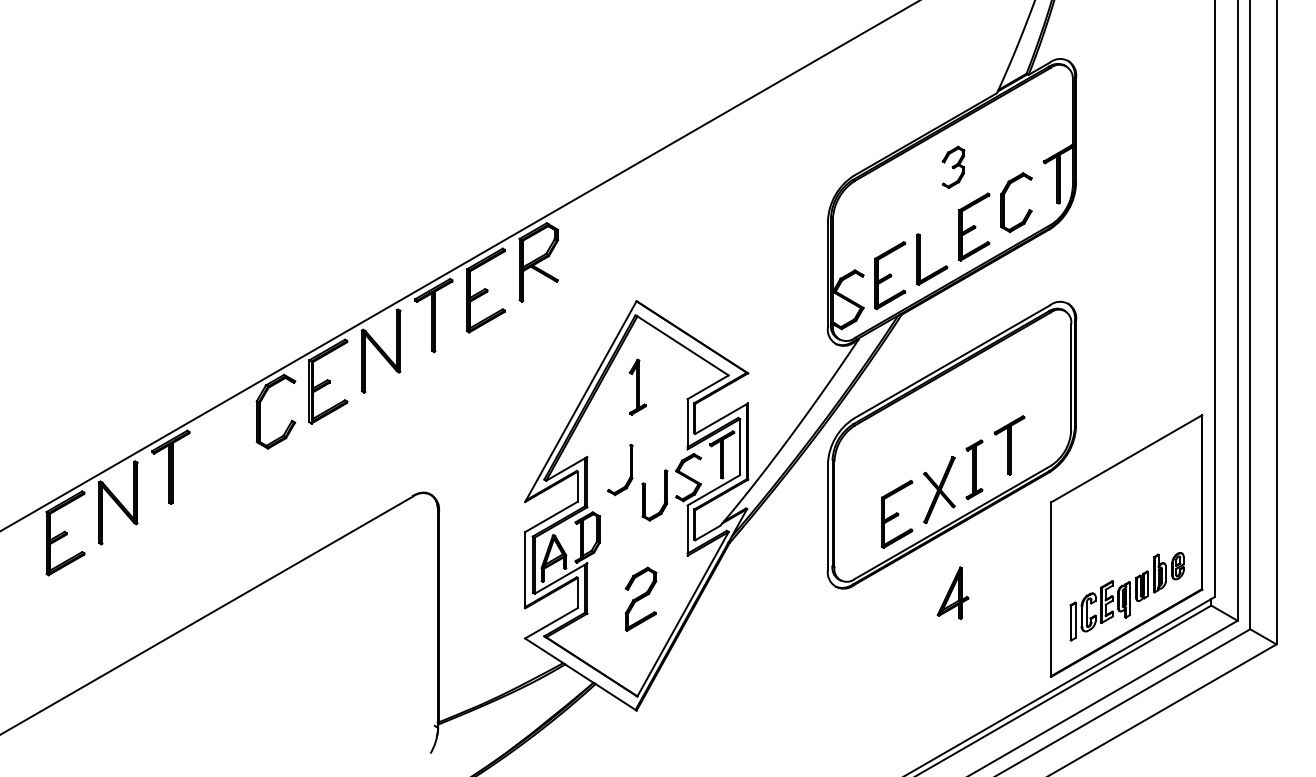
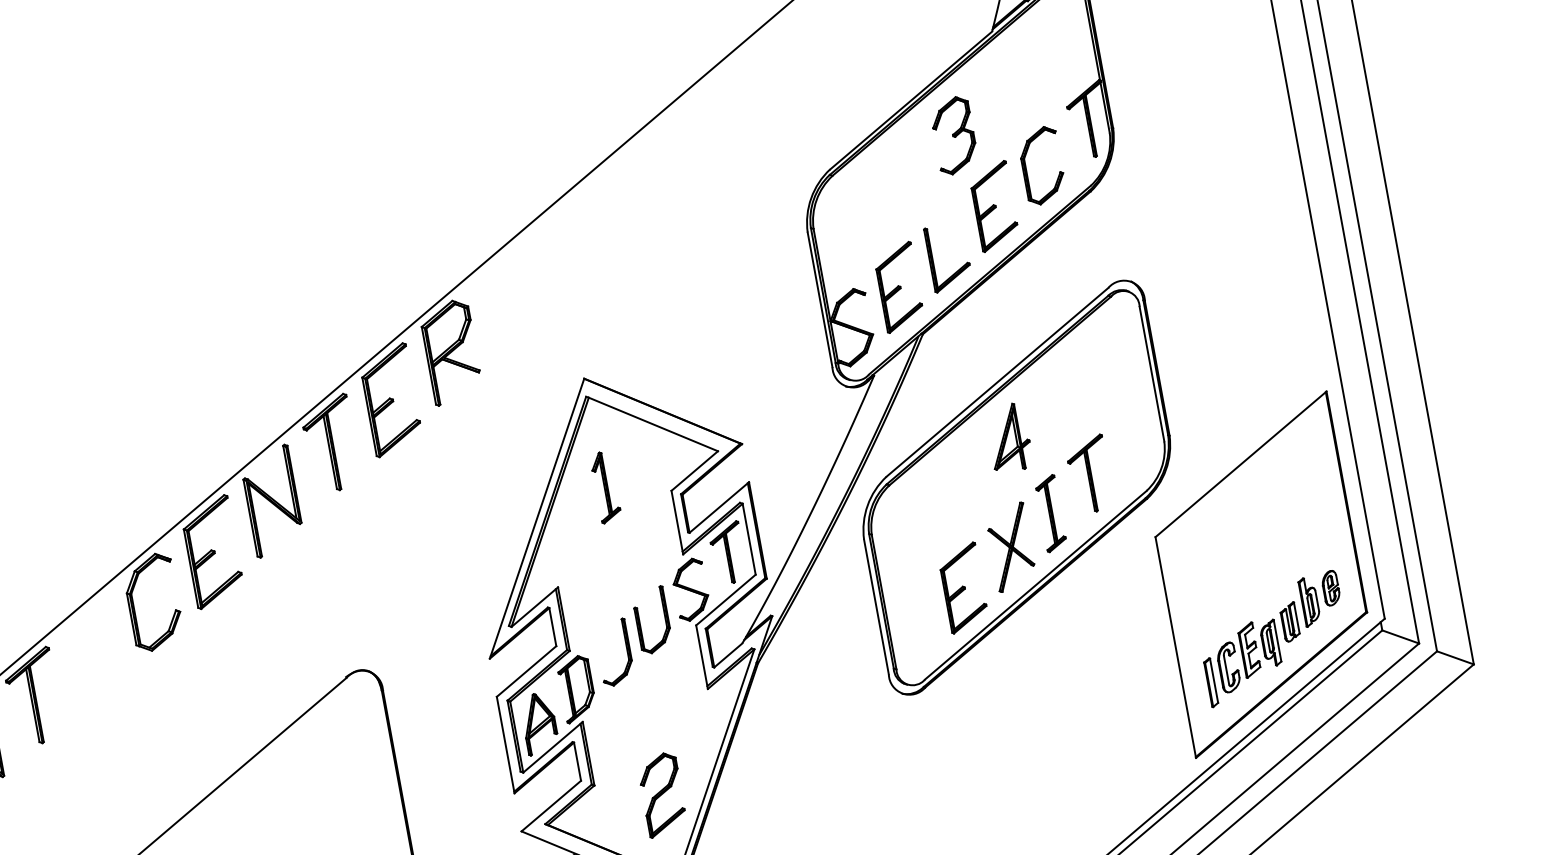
part: (953, 167) -> (954, 135), size x1.43
part: (630, 470) -> (627, 651), moved
part: (952, 592) -> (1008, 437), moved
part: (640, 598) -> (661, 793), moved

